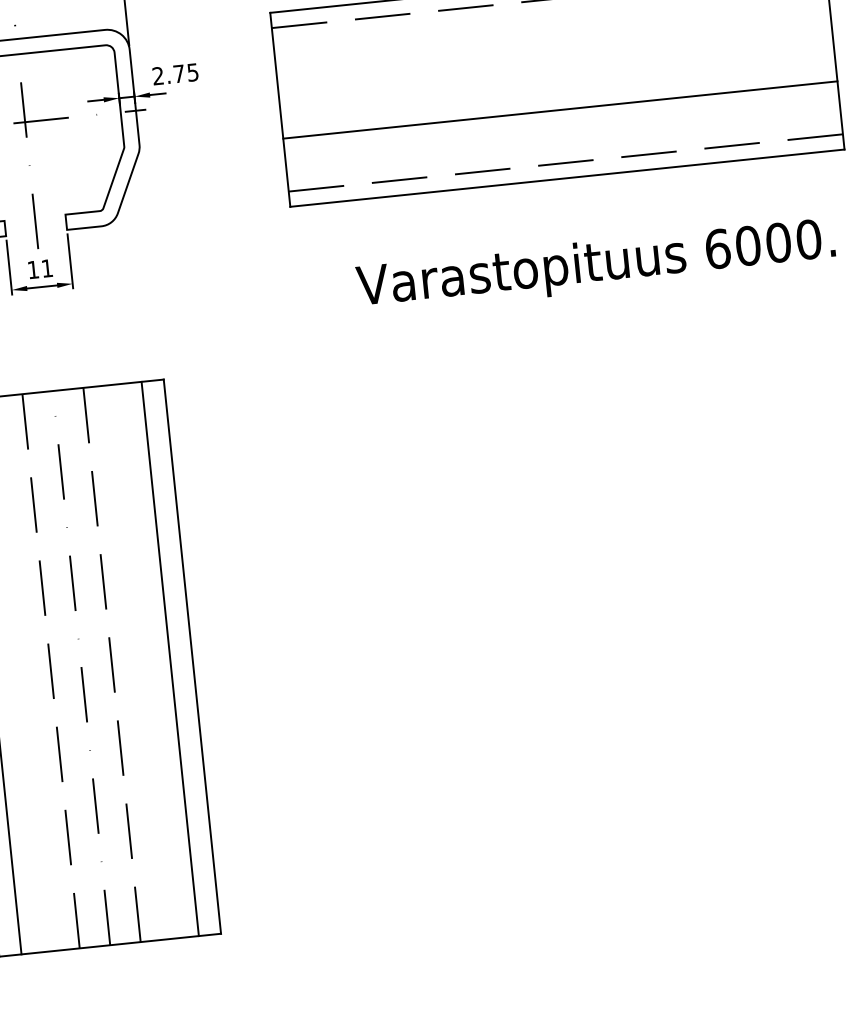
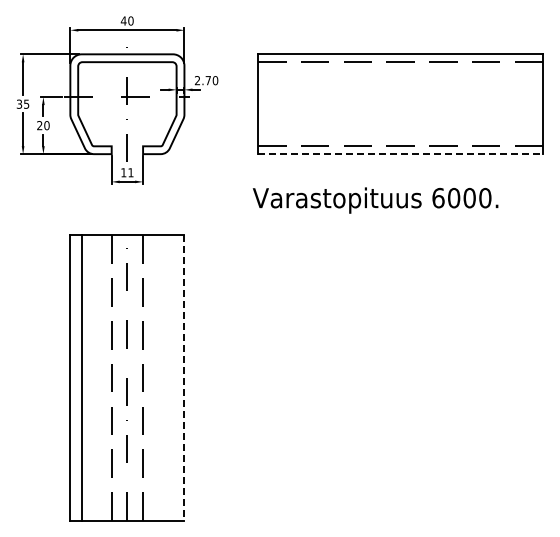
text: (192, 72) -> (215, 80), 2.75 -> 2.70
line: (560, 110) -> (400, 119), removed
line: (567, 178) -> (400, 154), solid -> dashed
text: (595, 266) -> (375, 200), moved
line: (171, 657) -> (173, 377), removed
line: (192, 657) -> (184, 378), solid -> dashed

